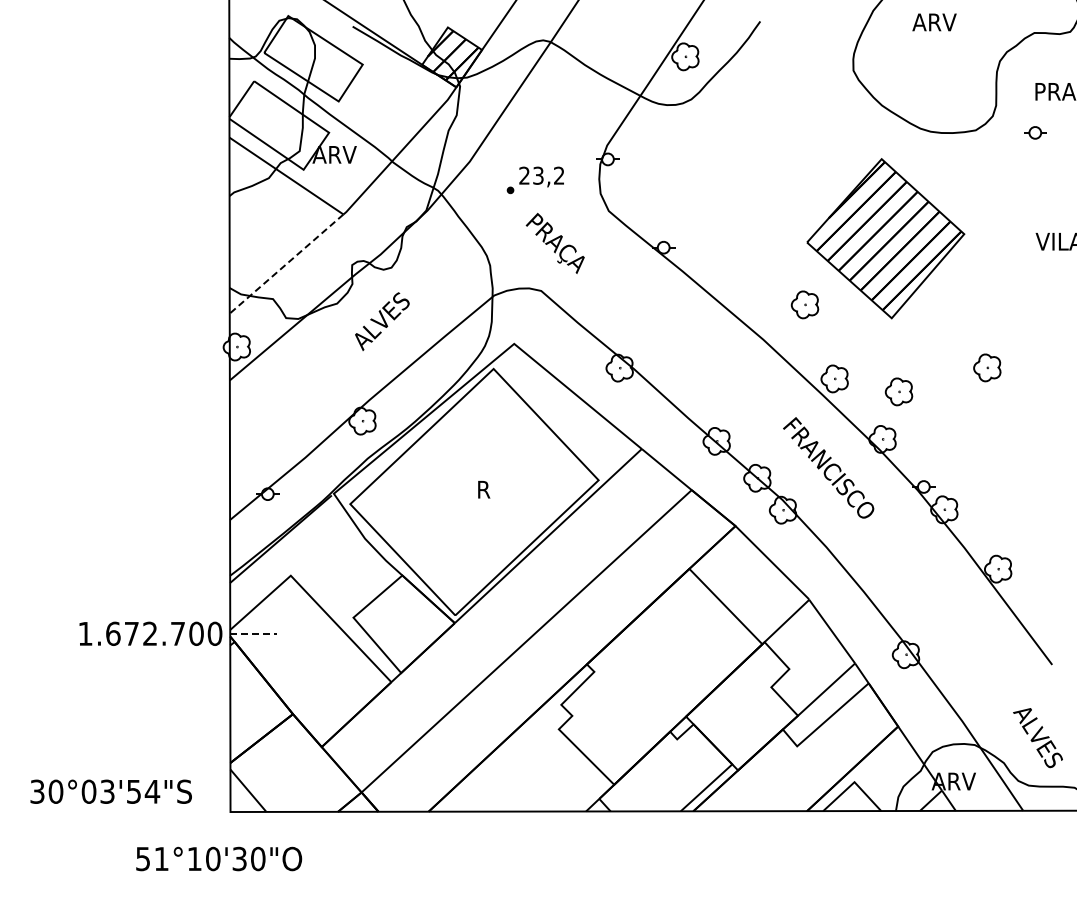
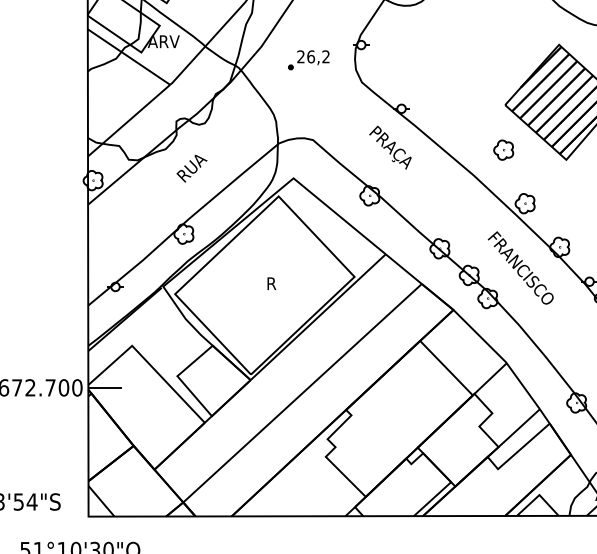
text: (538, 175) -> (311, 56), 23,2 -> 26,2
text: (554, 243) -> (389, 147), moved
line: (286, 264) -> (129, 120), dashed -> solid
text: (380, 321) -> (196, 162), ALVES -> RUA
part: (898, 391) -> (571, 212), removed
line: (253, 633) -> (105, 387), dashed -> solid

